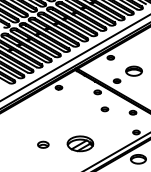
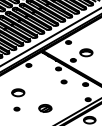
part: (44, 123) -> (17, 92), added
part: (80, 143) -> (45, 108), size x0.62
part: (43, 144) -> (17, 108), size x0.62

